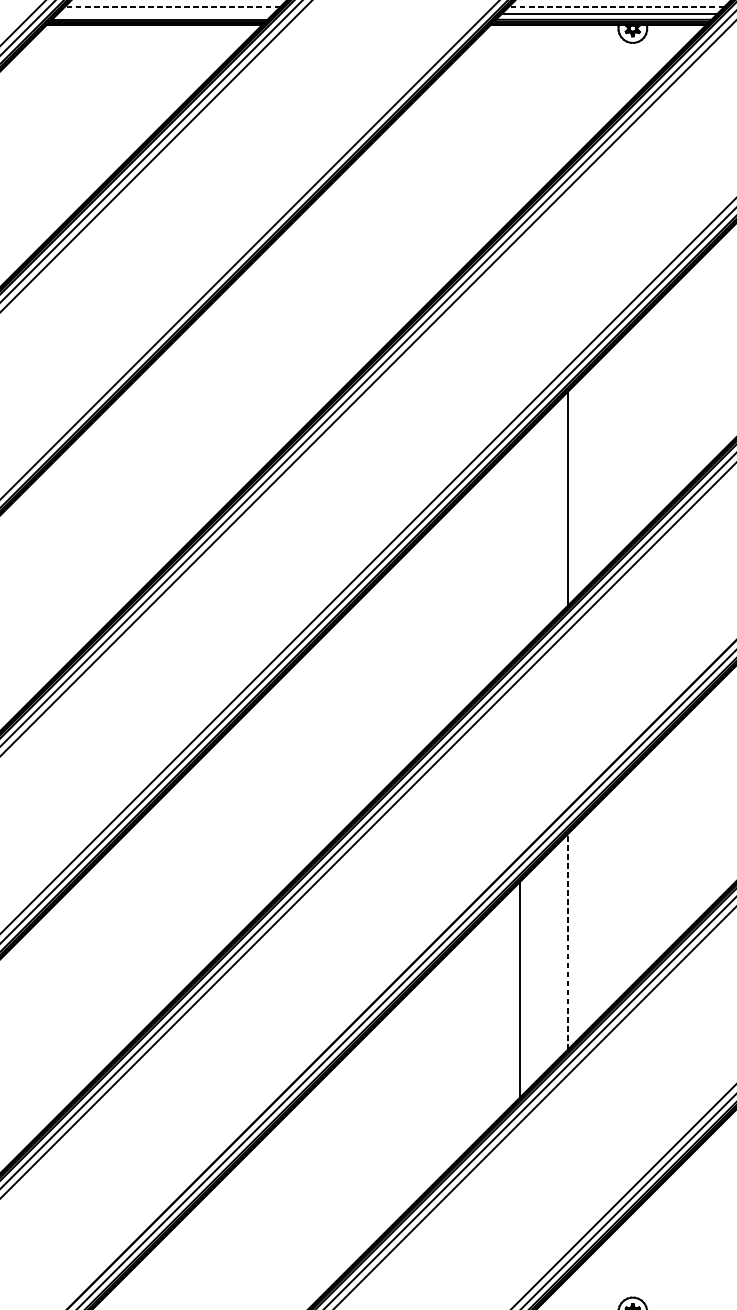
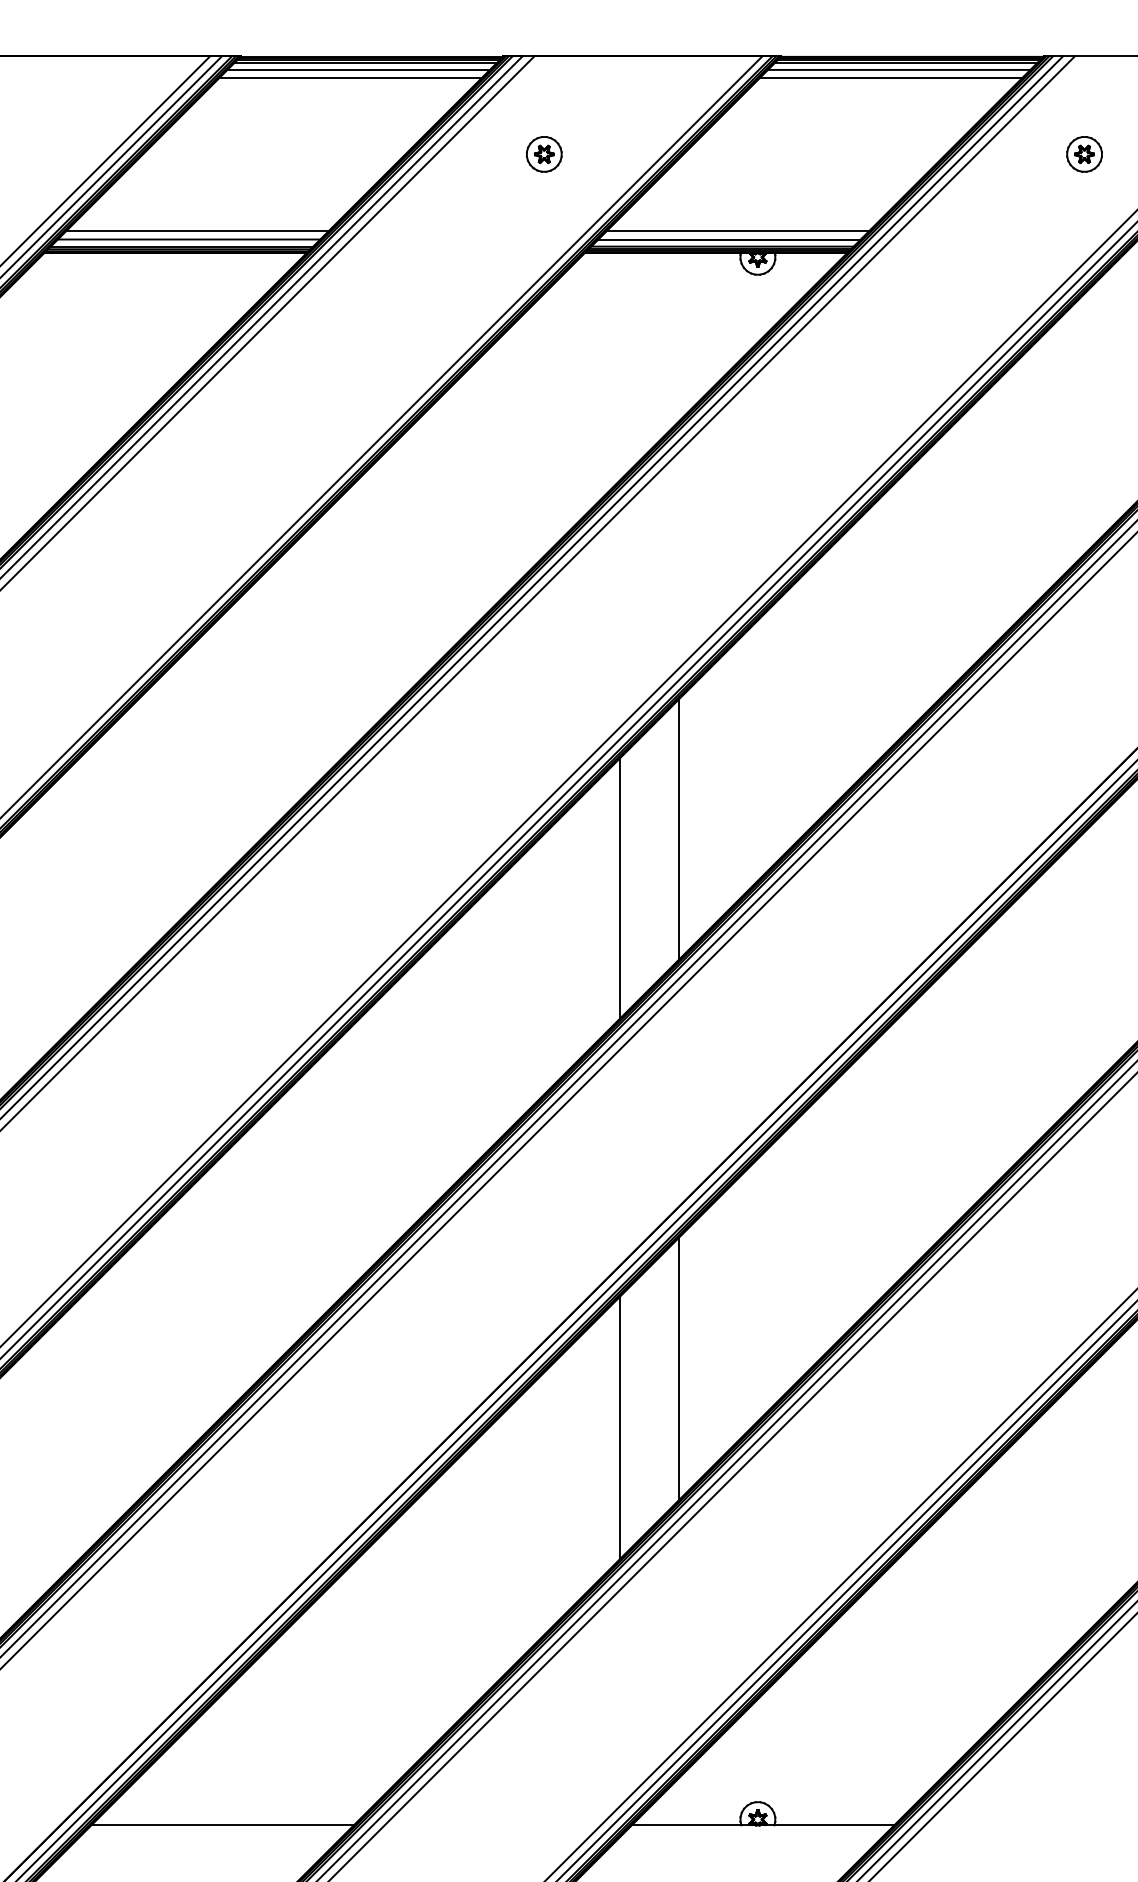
line: (171, 7) -> (196, 231), dashed -> solid
line: (616, 7) -> (737, 231), dashed -> solid
line: (165, 13) -> (188, 239), added
line: (519, 547) -> (619, 888), added
line: (567, 941) -> (678, 1368), dashed -> solid

